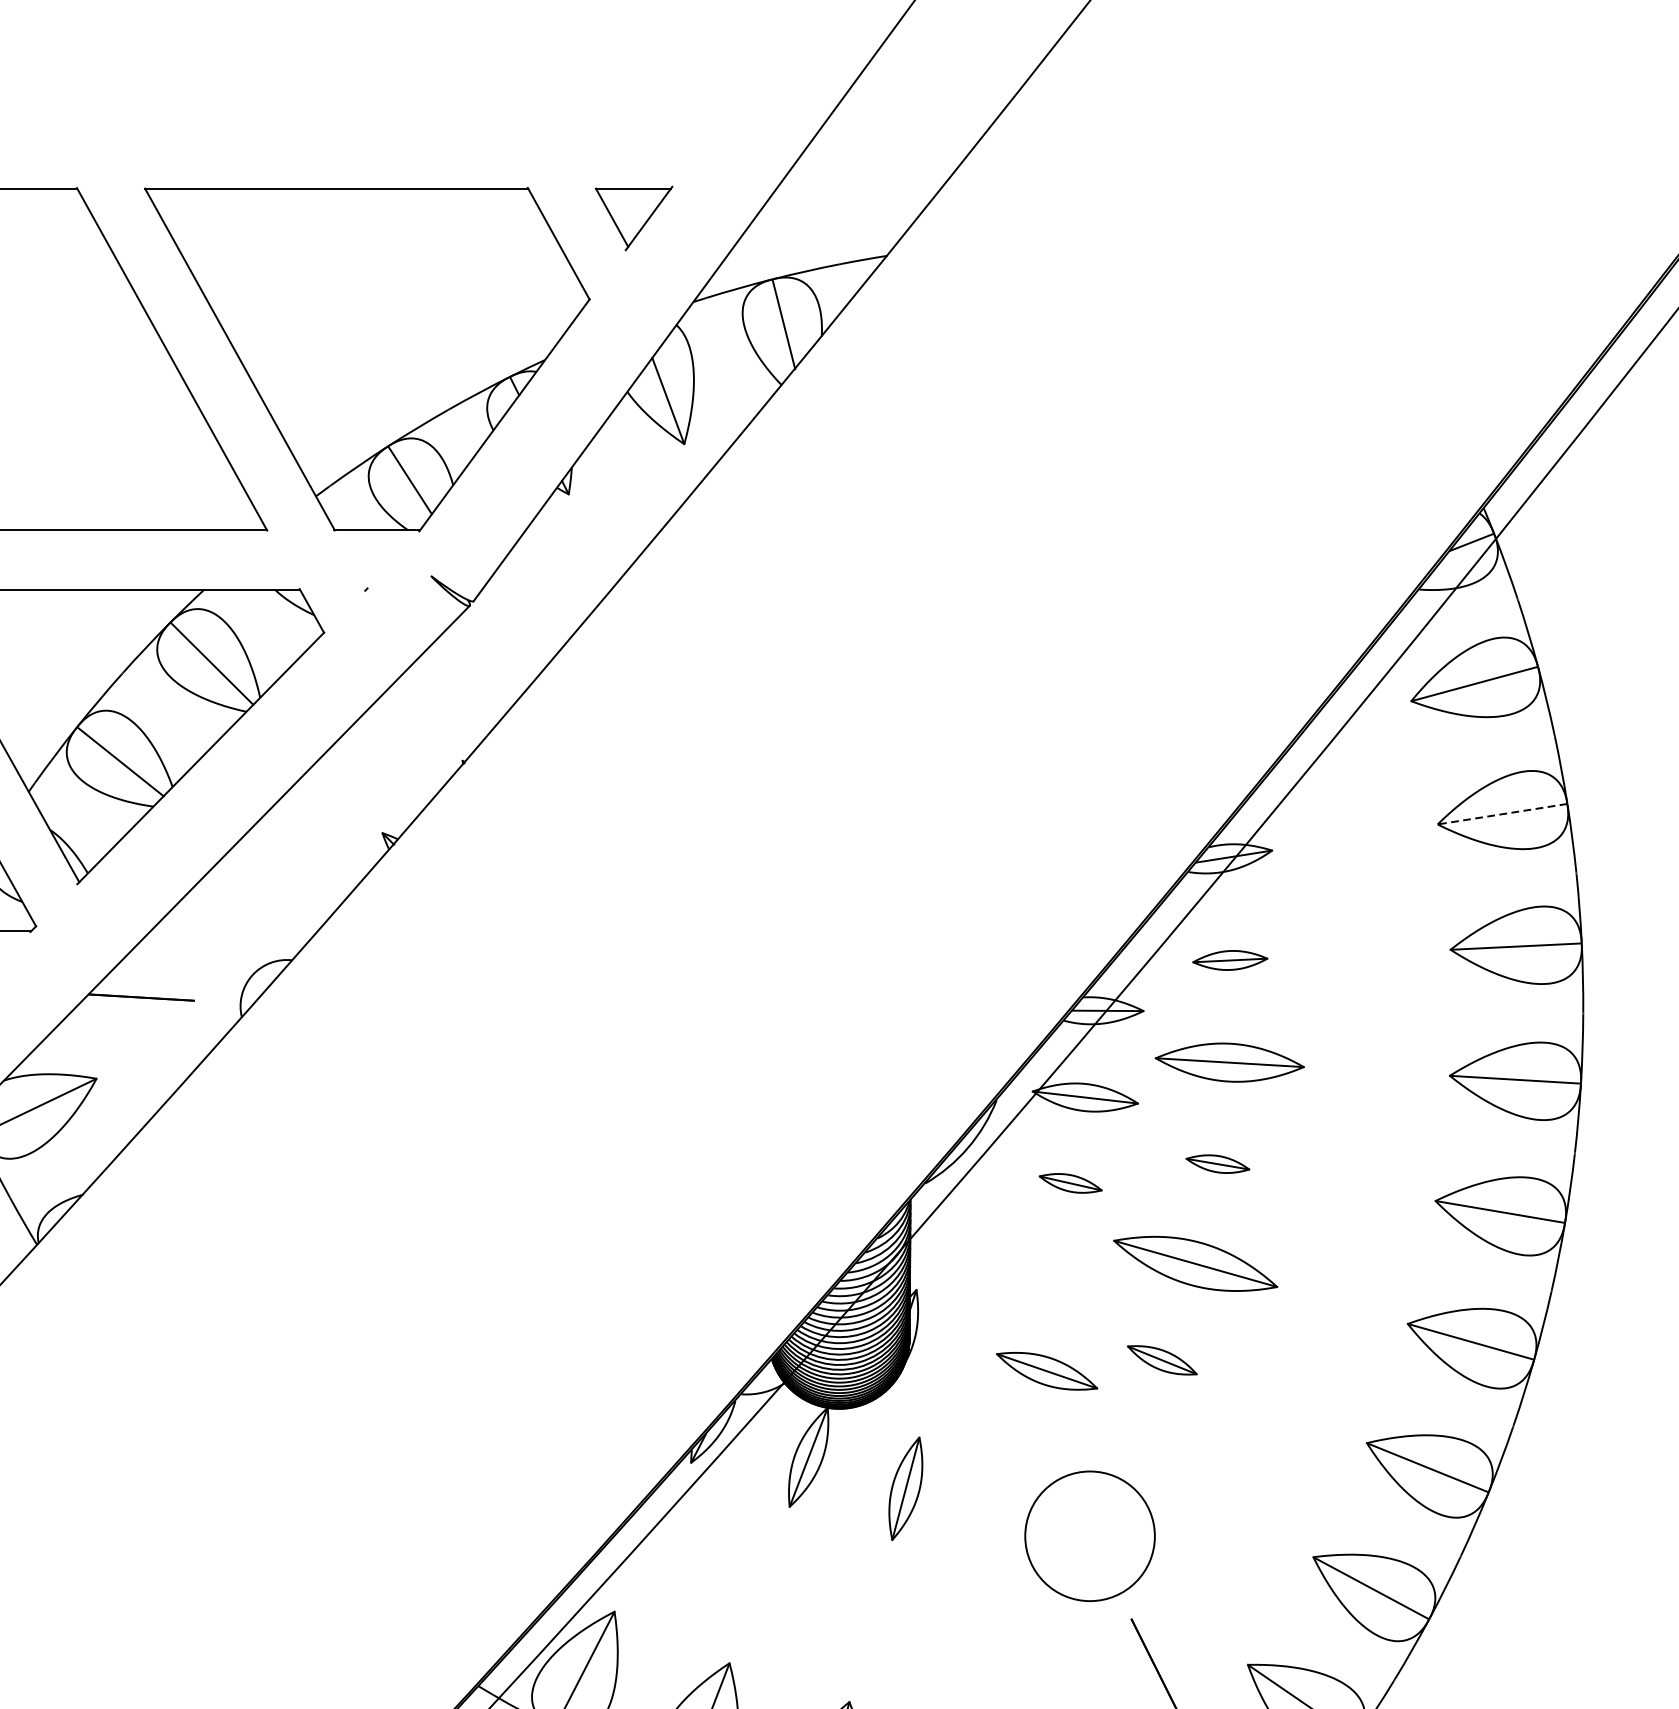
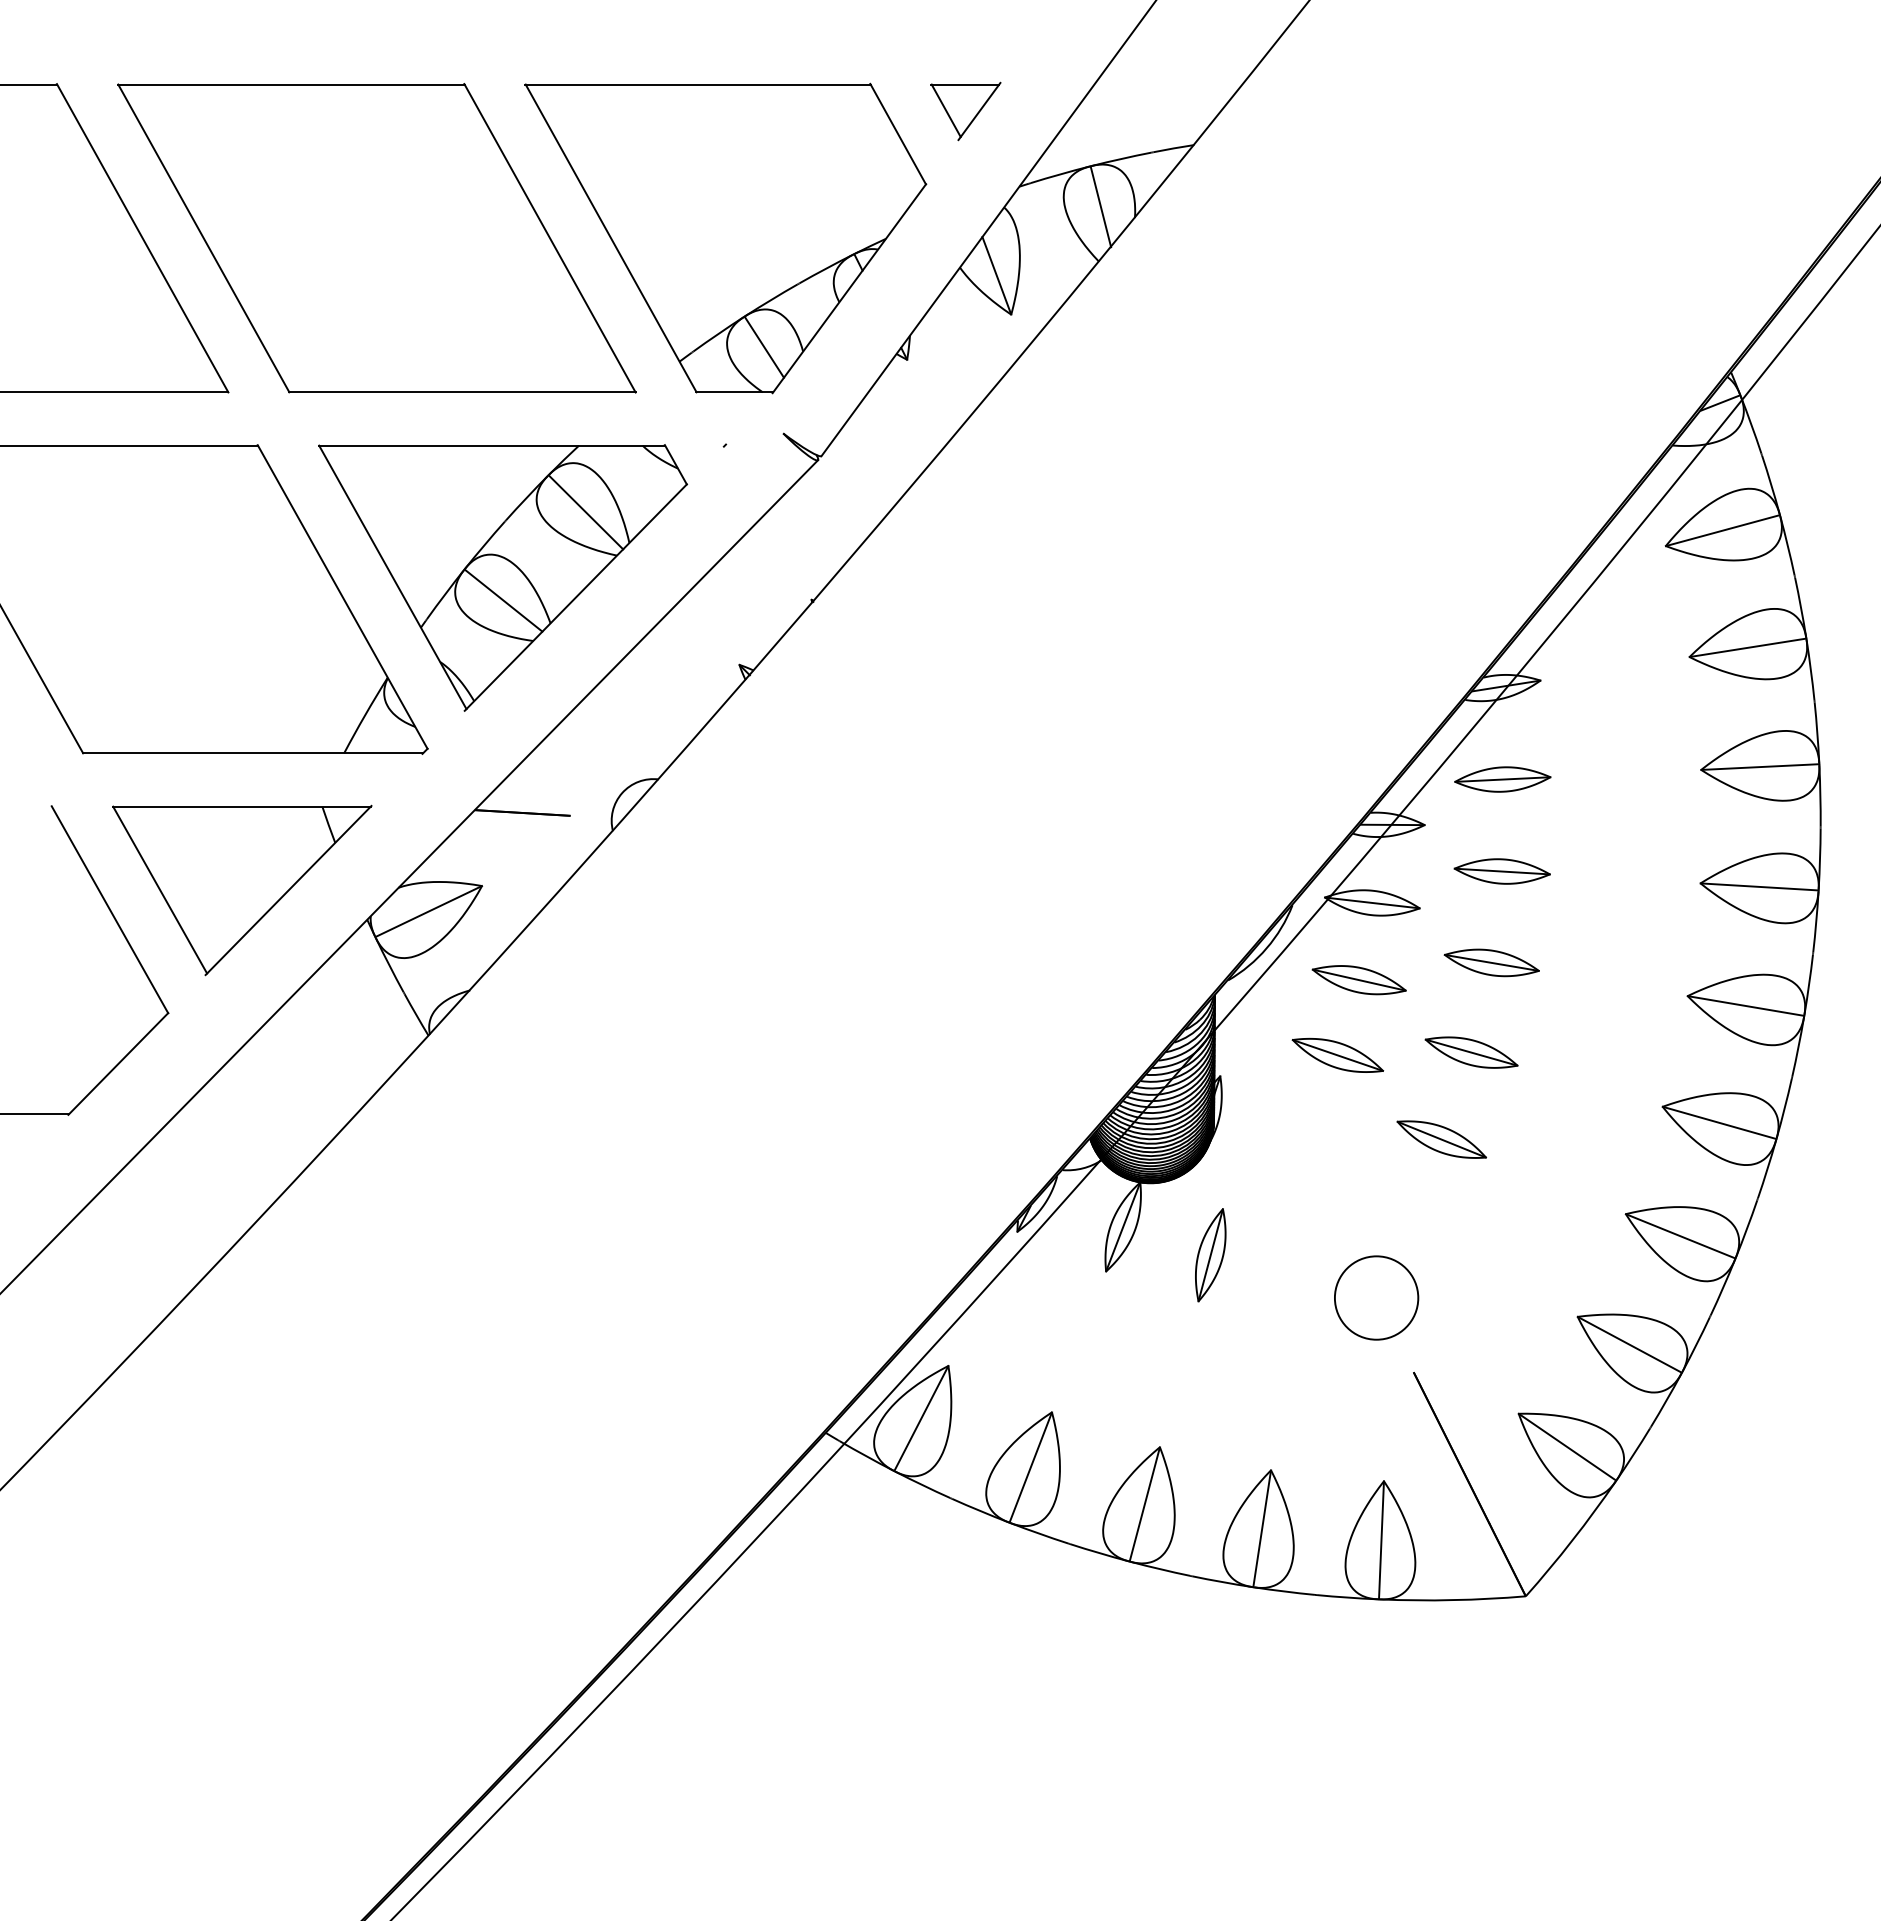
line: (1502, 813) -> (1747, 647), dashed -> solid
part: (1229, 960) -> (1502, 779), size x1.43
part: (1228, 1062) -> (1501, 871), size x0.71
part: (1217, 1163) -> (1491, 962), size x1.67
part: (1069, 1183) -> (1358, 980), size x1.67
part: (1195, 1263) -> (1471, 1052), size x0.62
part: (1162, 1360) -> (1441, 1139), size x1.43
part: (1046, 1370) -> (1337, 1054), moved
circle: (1089, 1535) -> (1376, 1297), size x0.71

